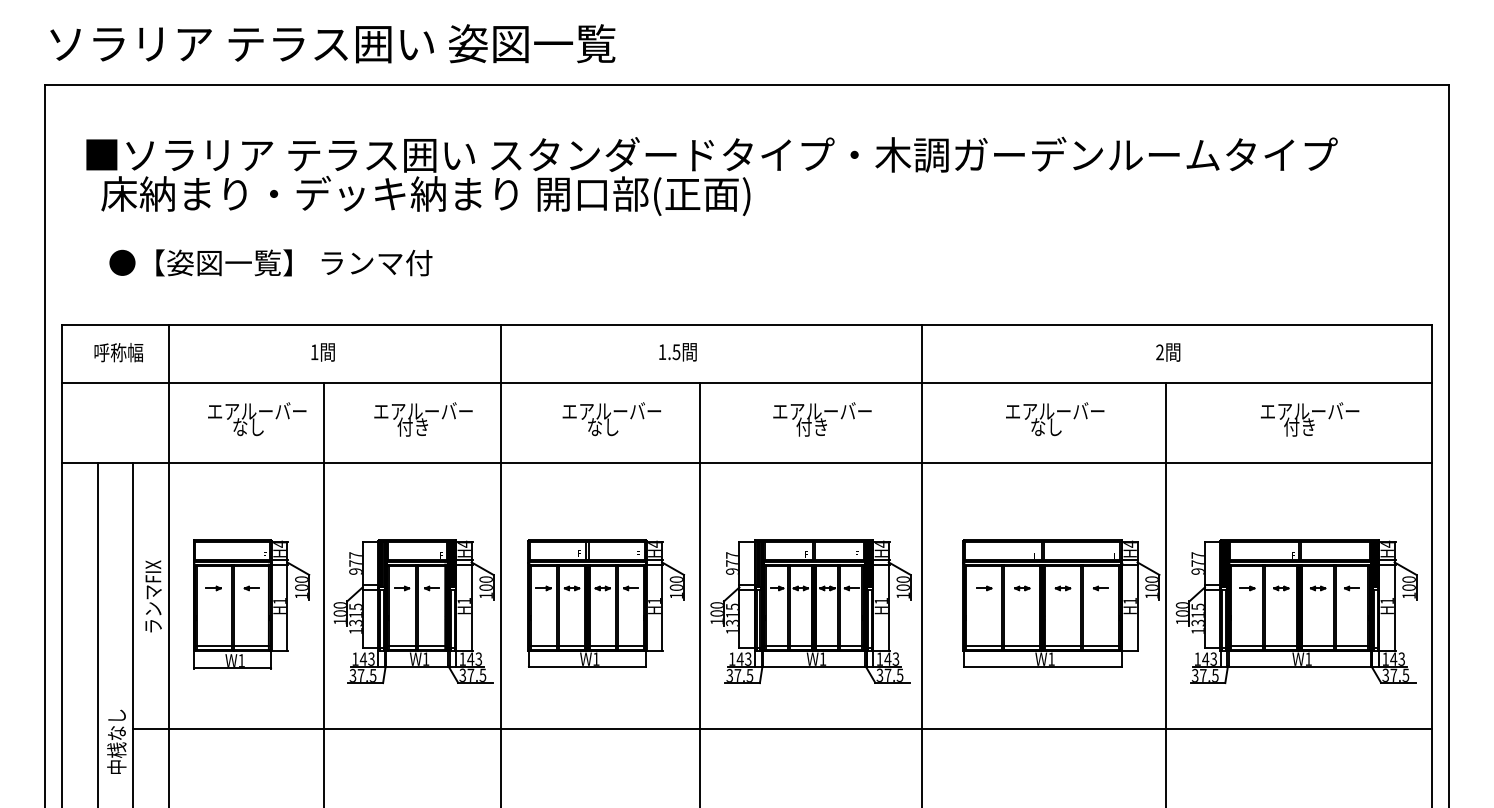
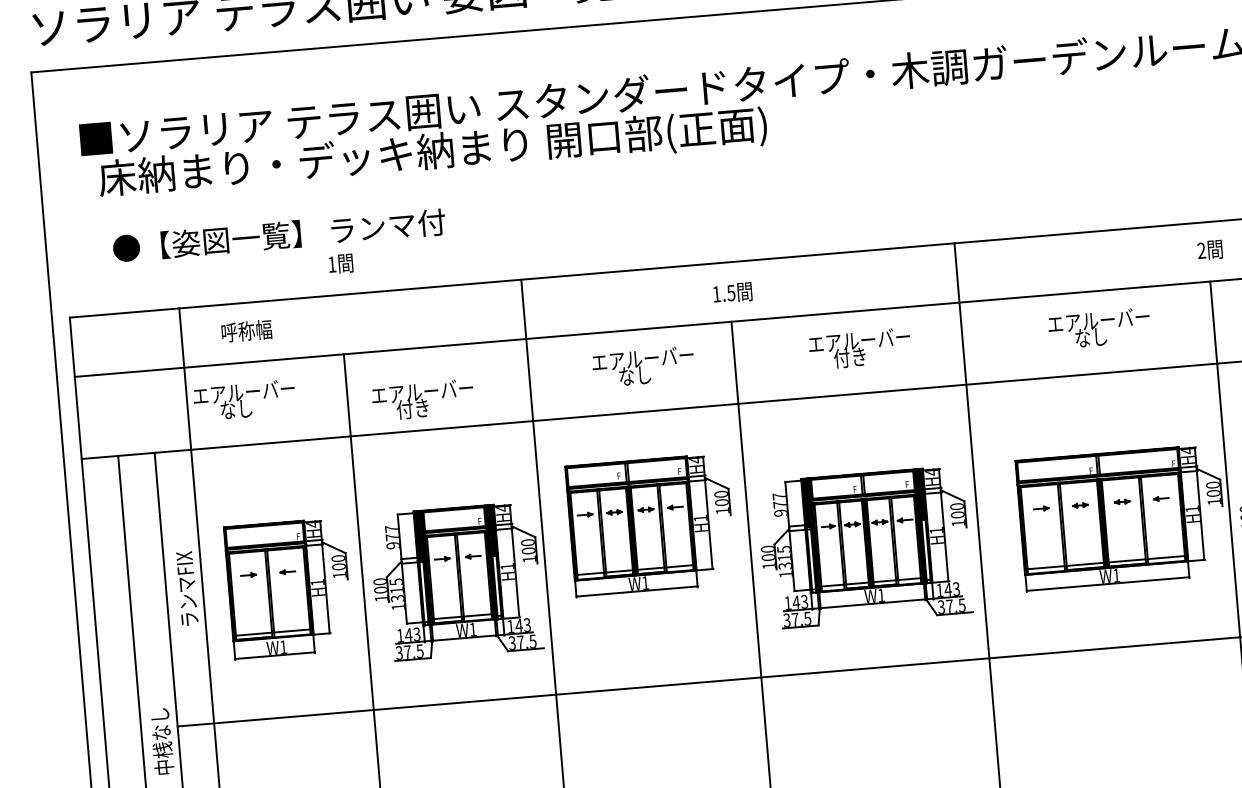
text: (118, 352) -> (246, 331), moved
text: (322, 352) -> (340, 264), moved
text: (677, 352) -> (732, 293), moved
text: (257, 419) -> (245, 400), moved
text: (423, 419) -> (423, 400), moved
part: (605, 603) -> (650, 525), moved

